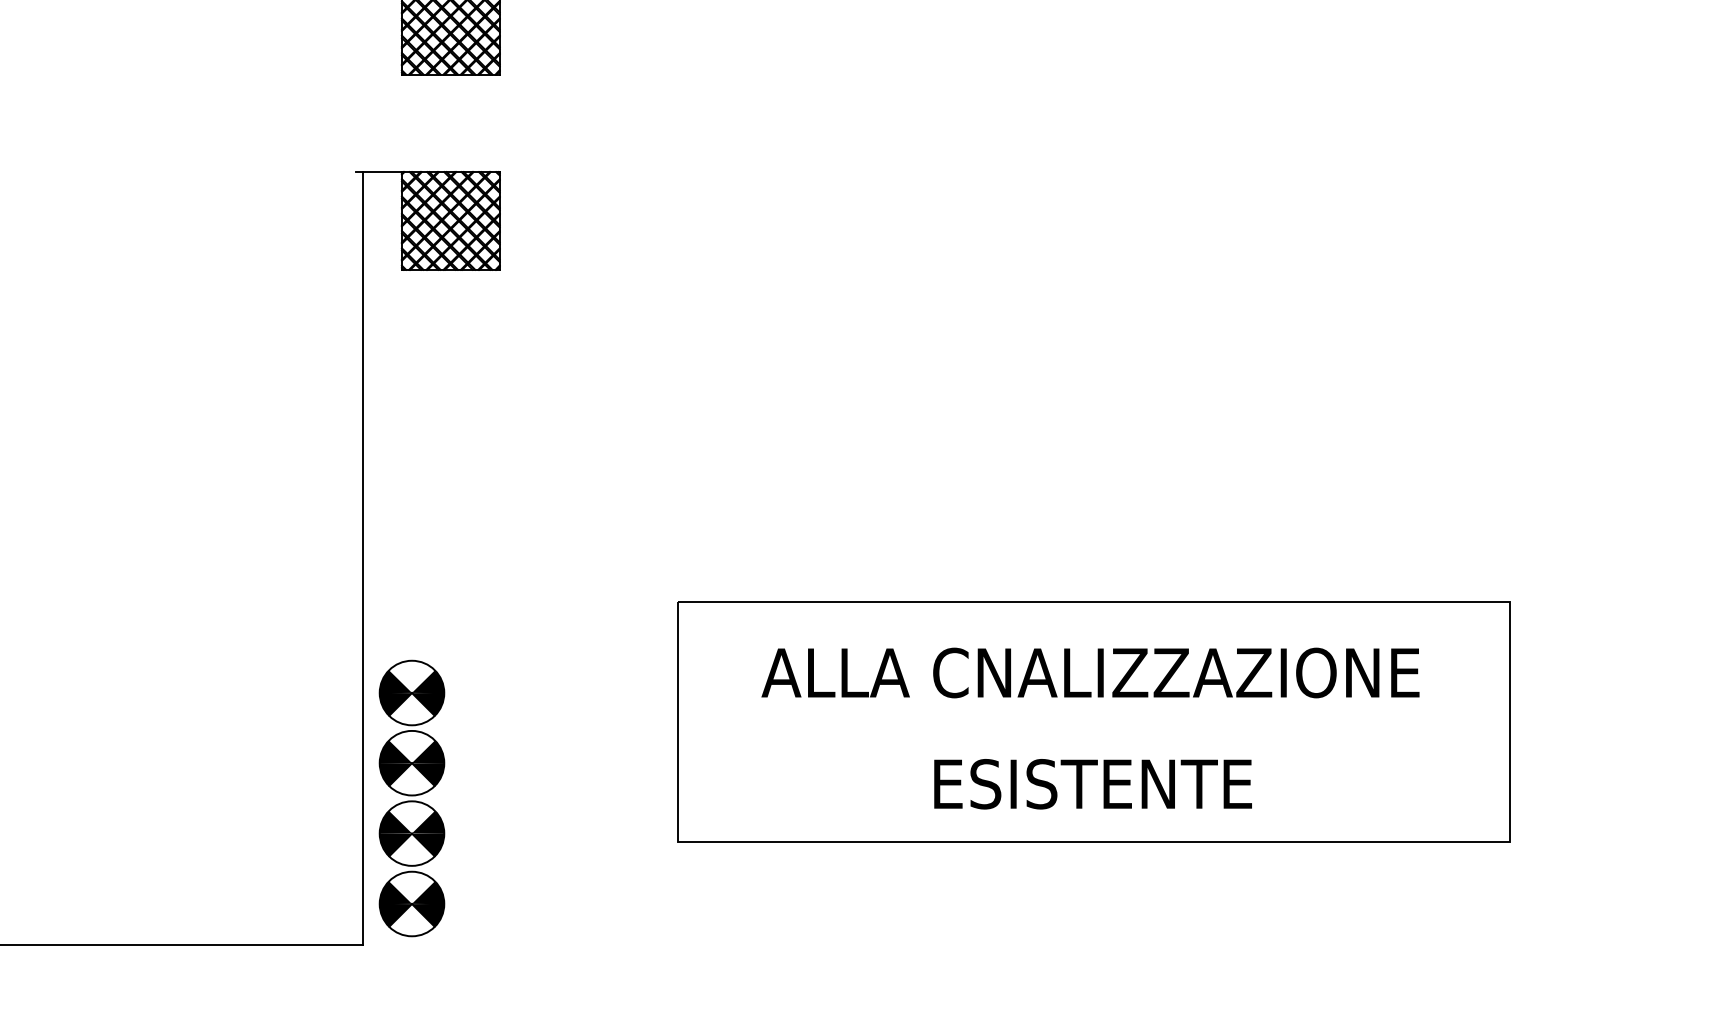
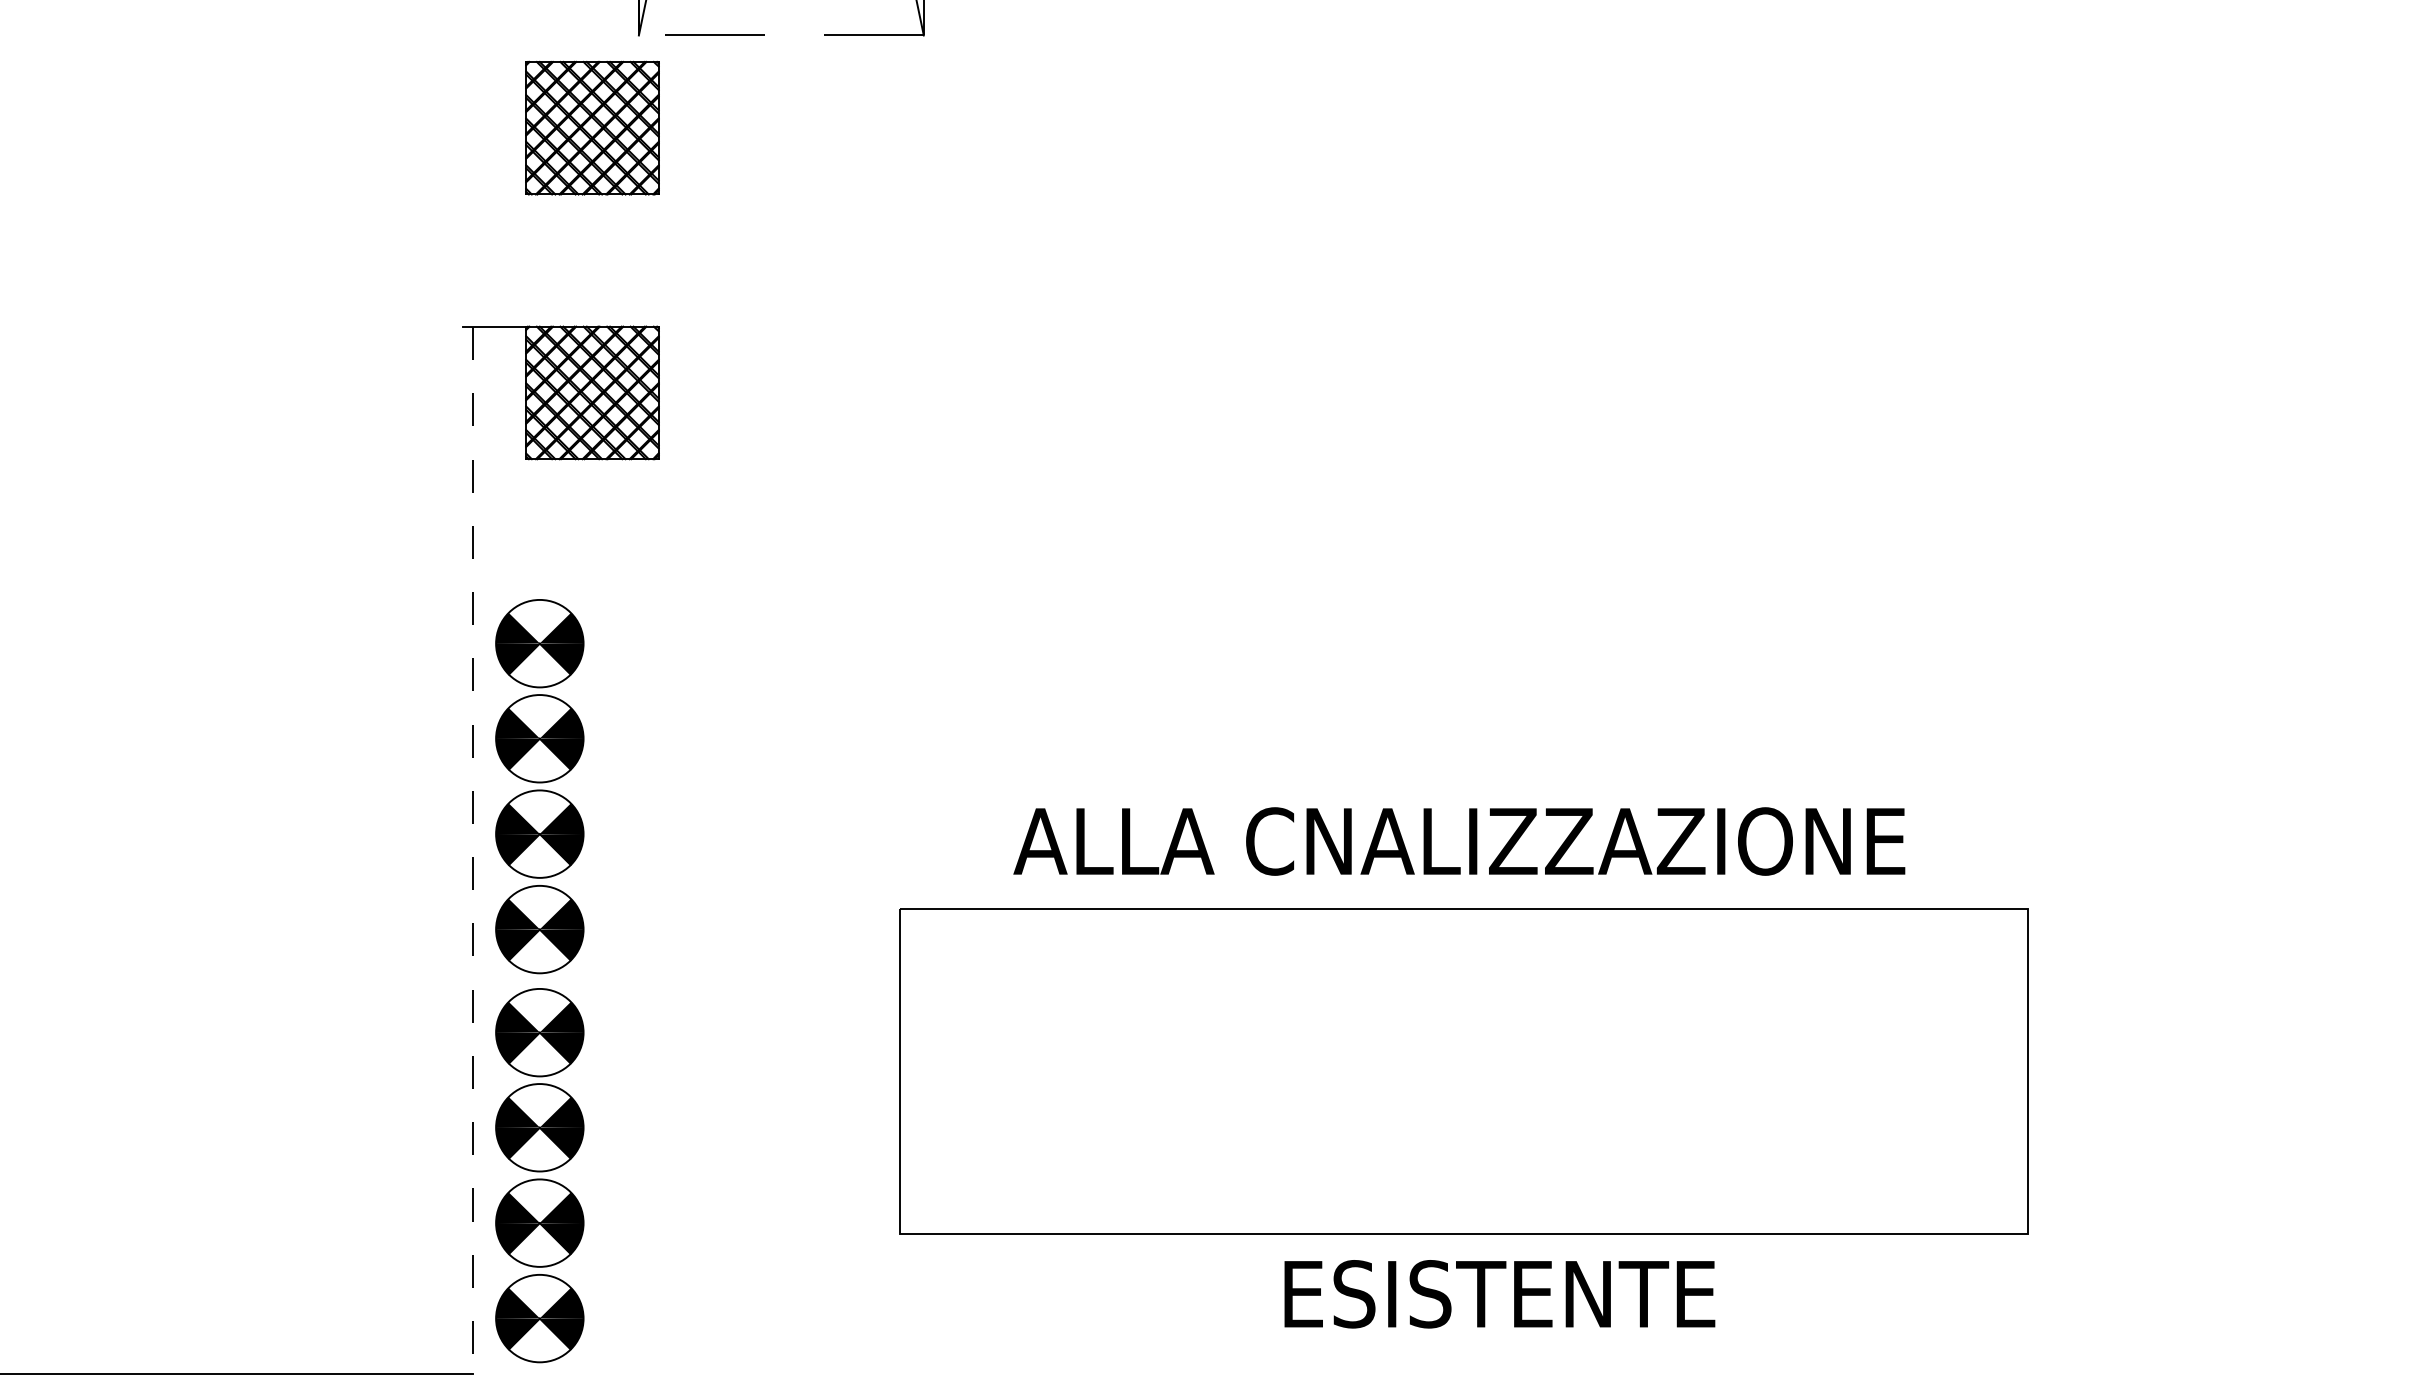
part: (411, 511) -> (539, 786), added
line: (363, 558) -> (473, 850), solid -> dashed
text: (1090, 672) -> (1459, 841), moved
text: (1092, 784) -> (1499, 1294), moved

